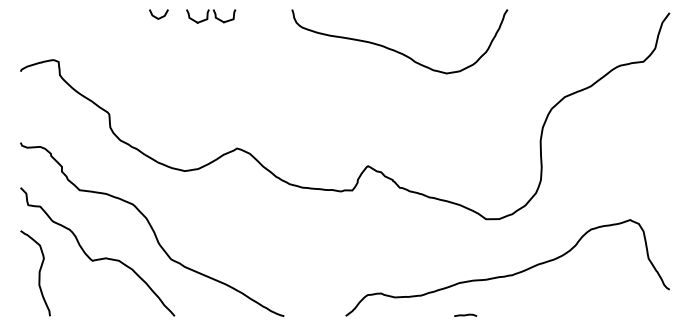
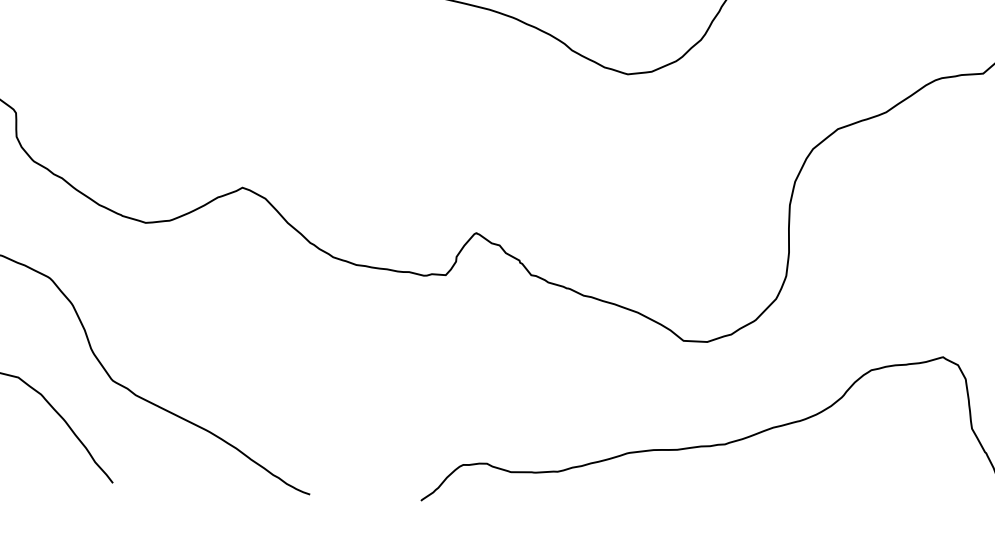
line: (465, 314) -> (636, 510), removed

